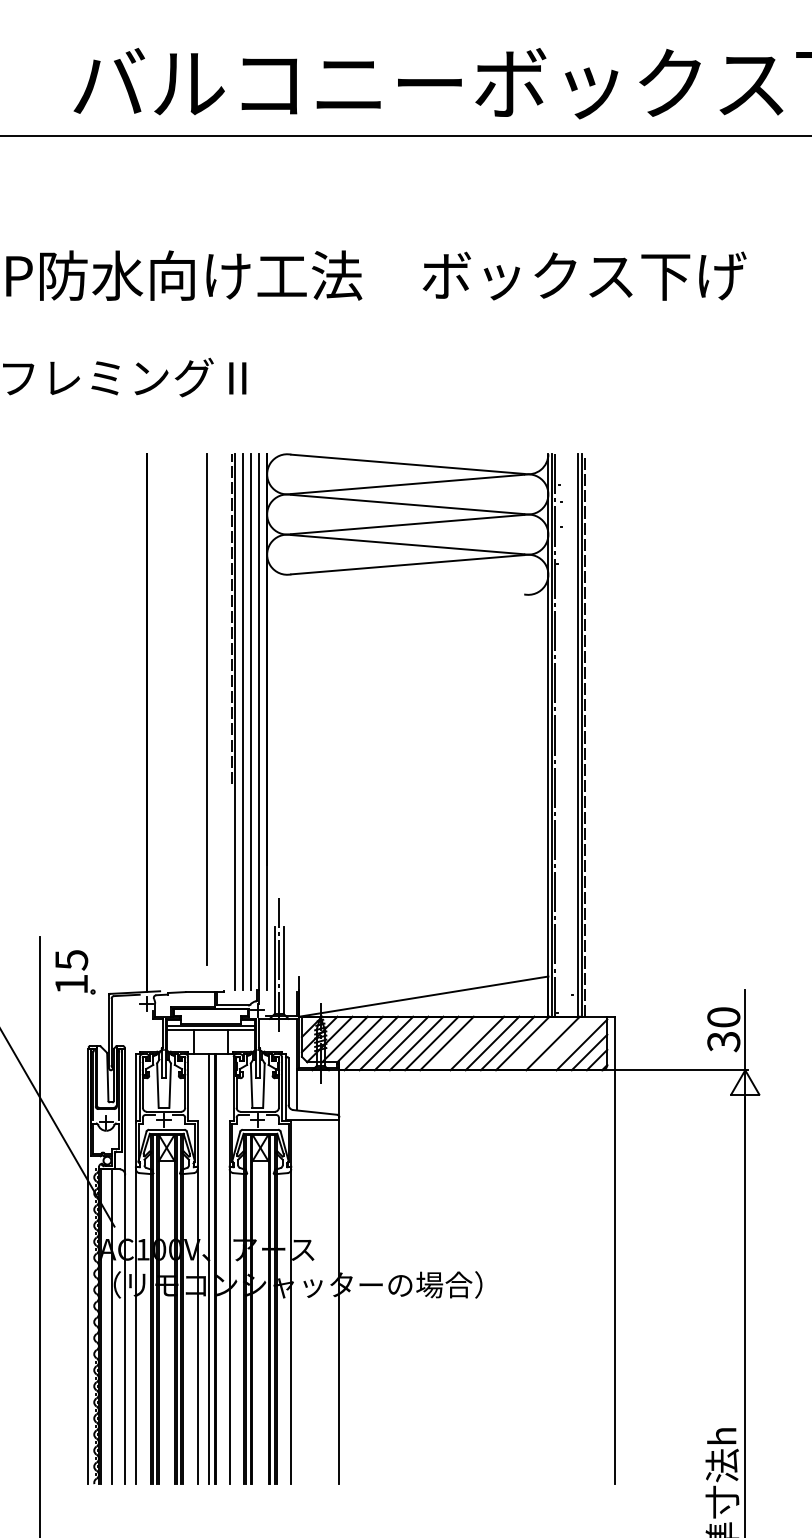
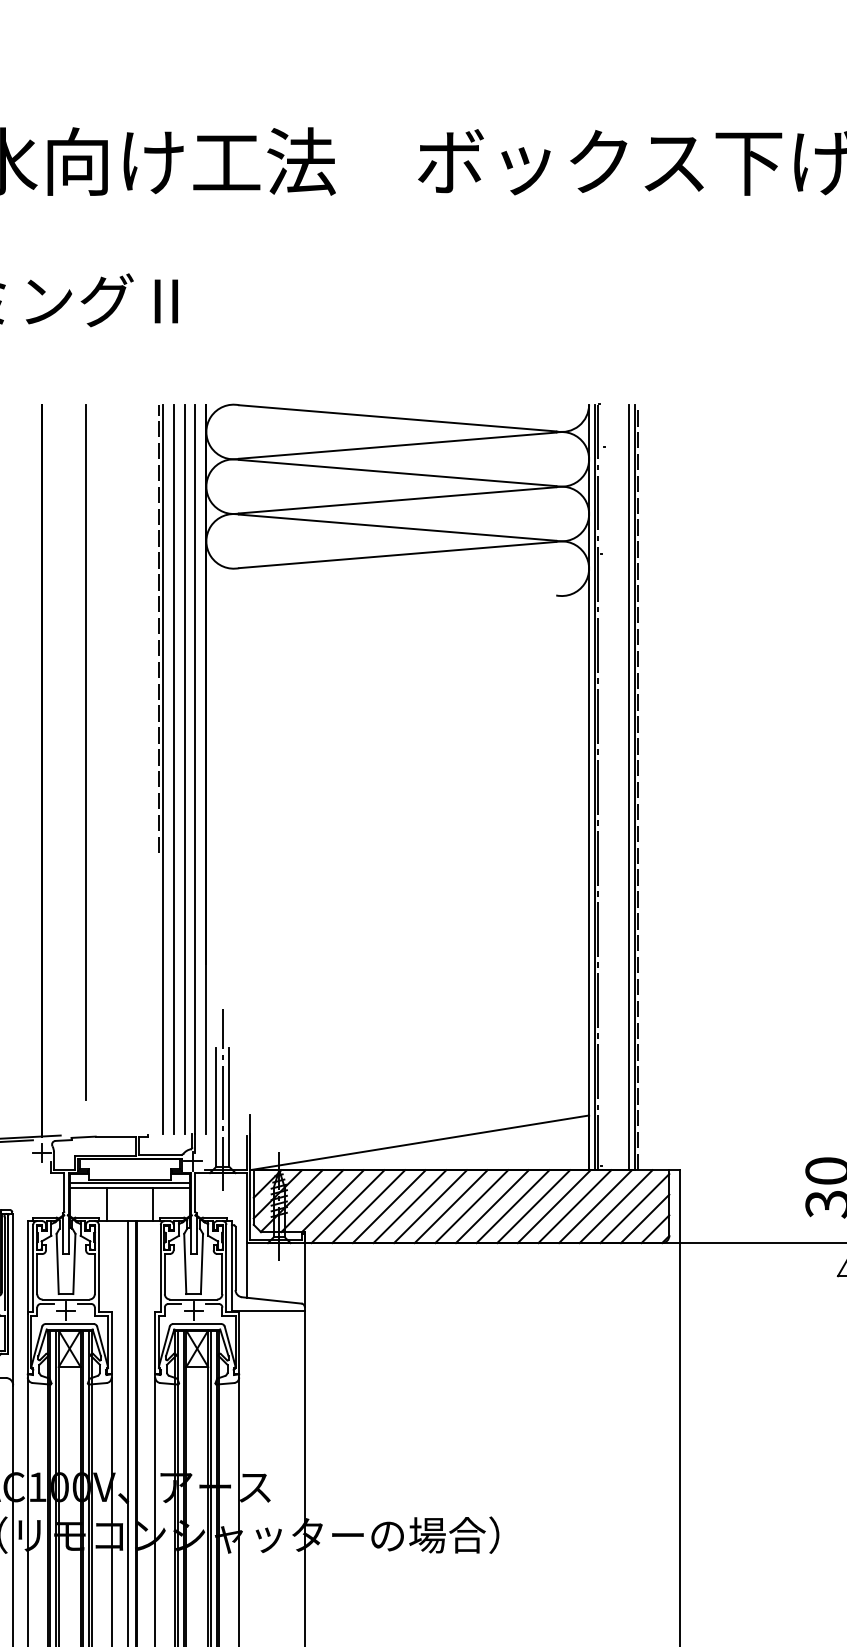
line: (206, 709) -> (85, 752), moved
line: (461, 1043) -> (470, 1206), added
line: (537, 1043) -> (574, 1206), added
line: (568, 1043) -> (616, 1206), added

